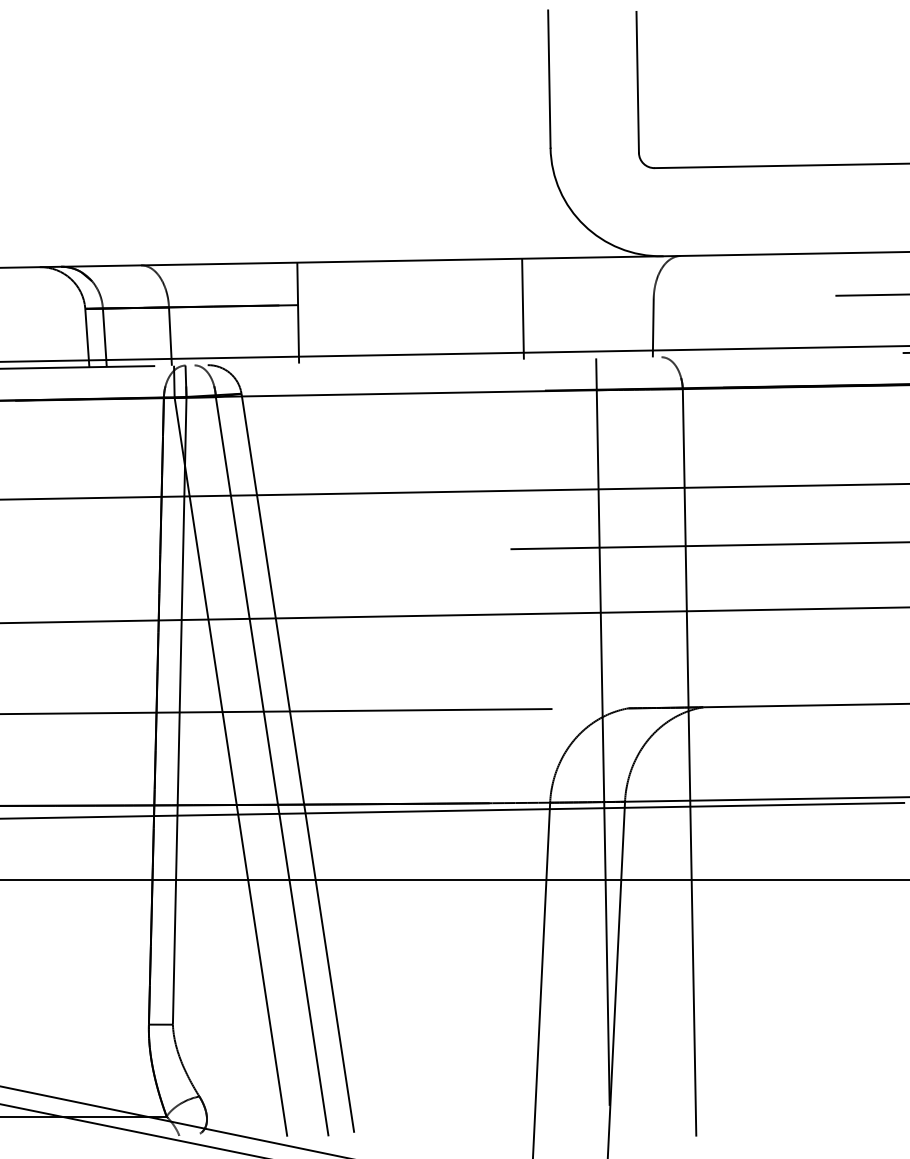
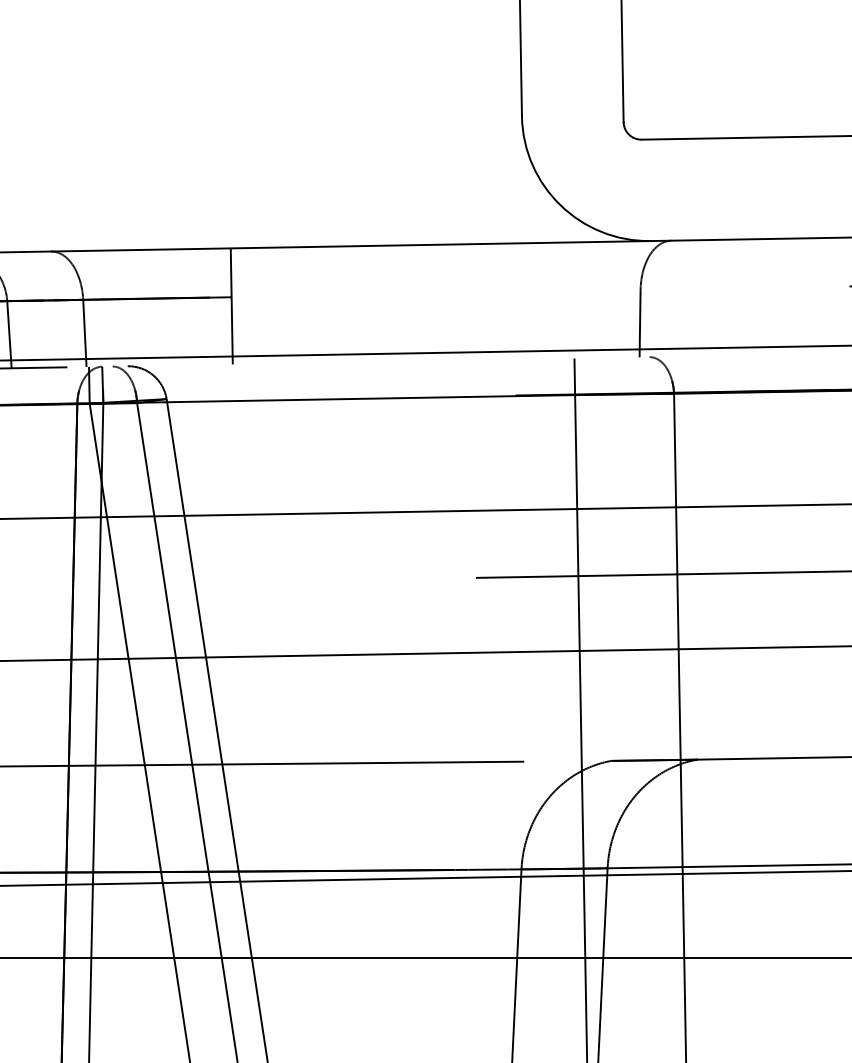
line: (522, 308) -> (489, 301), removed

